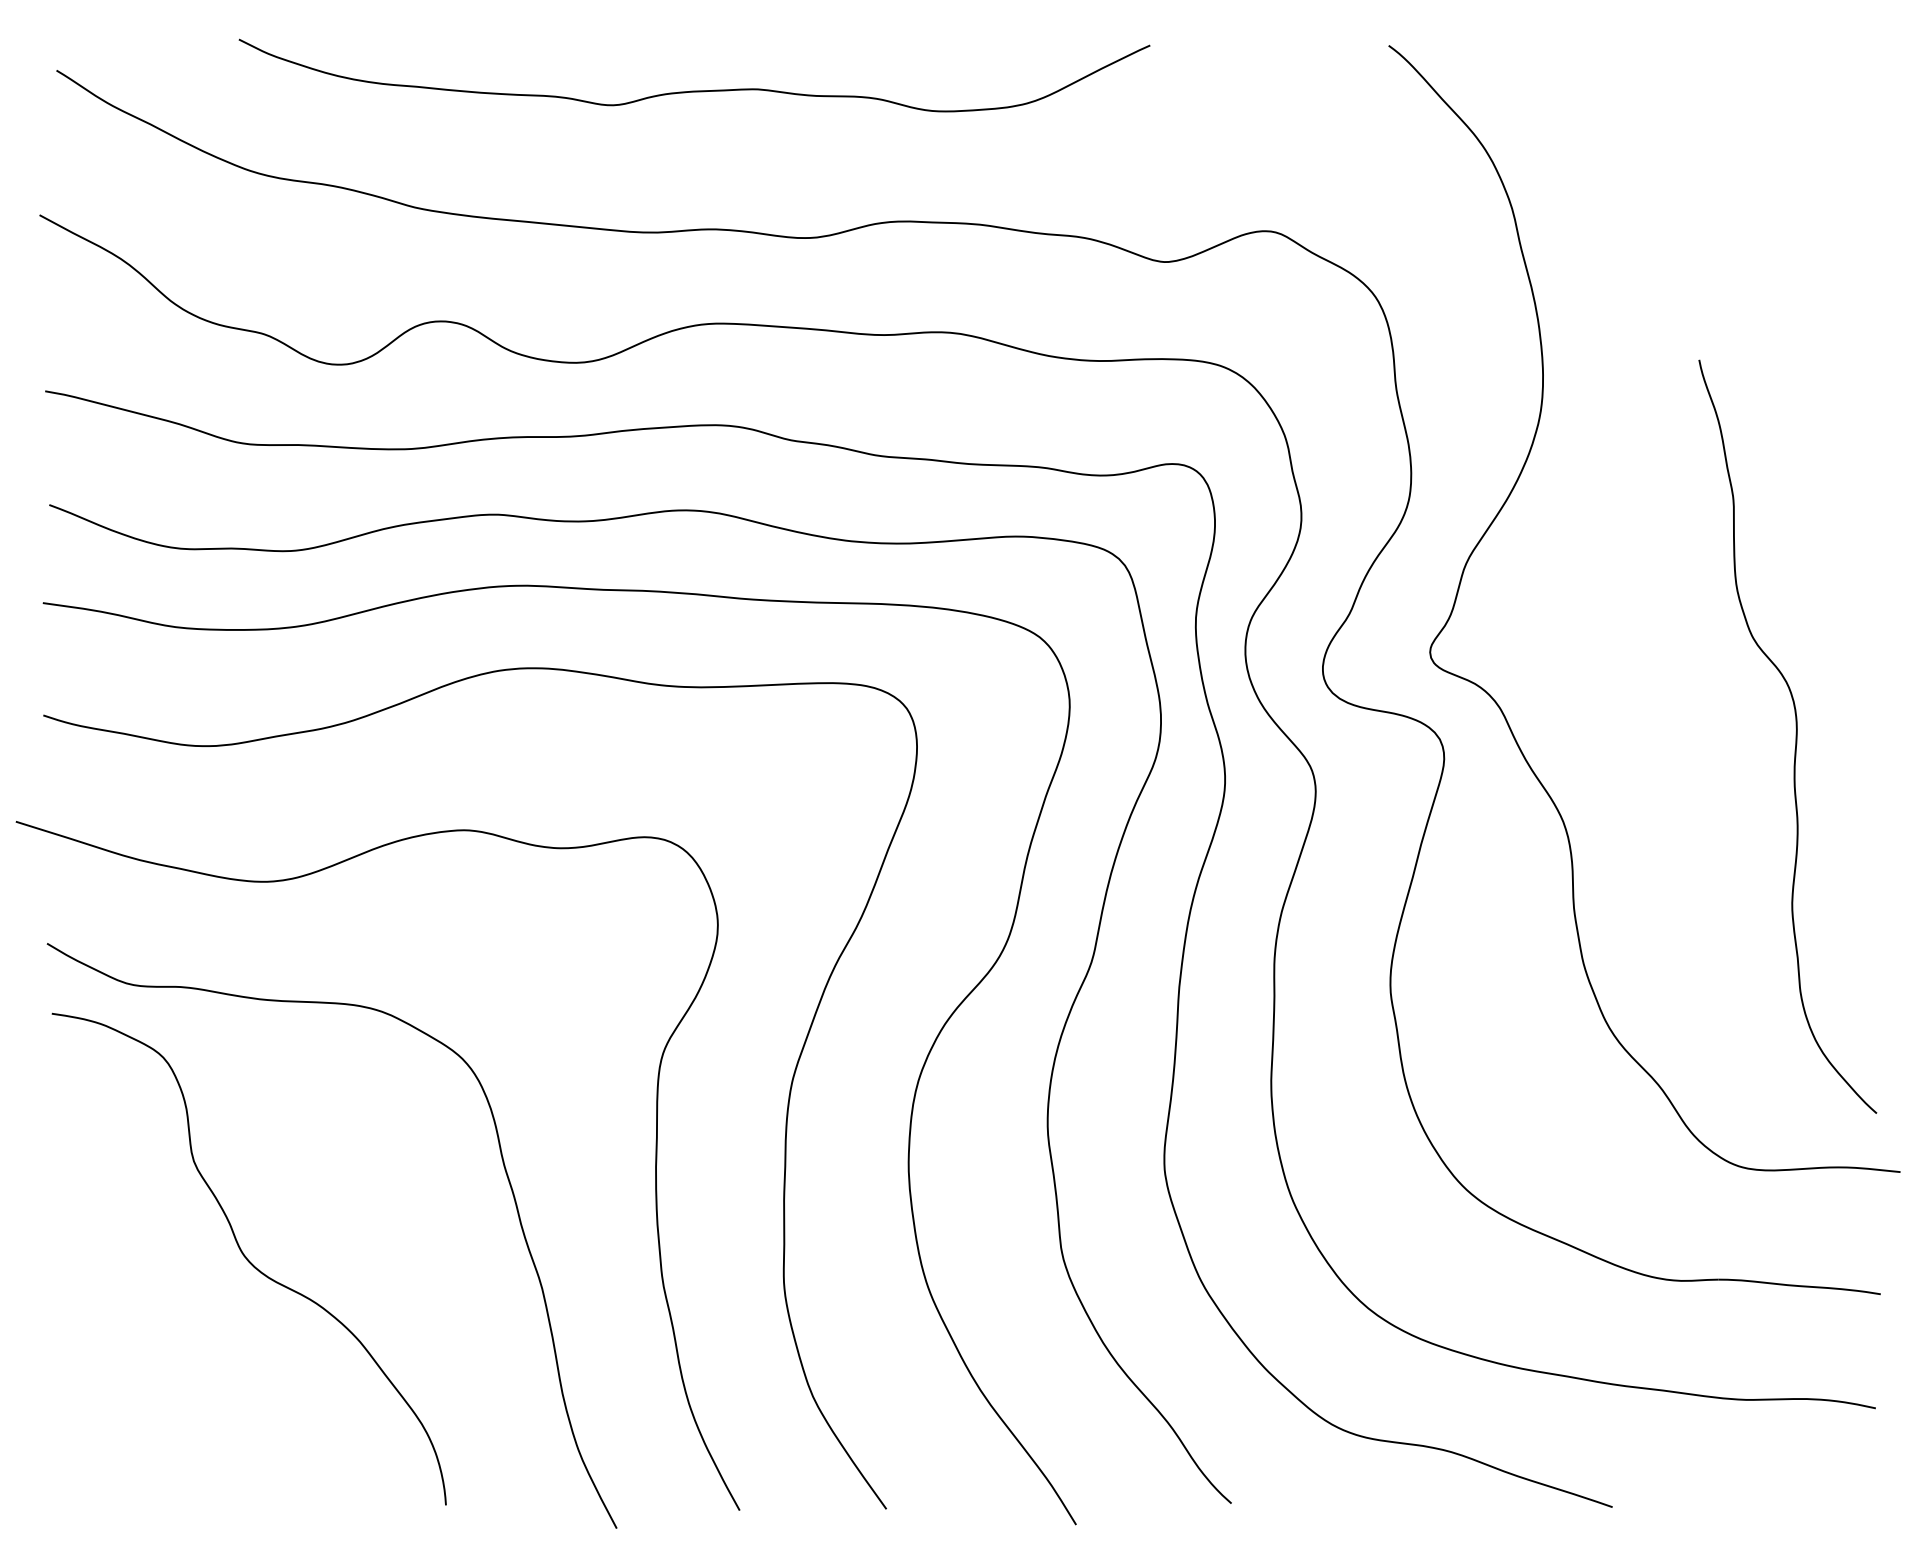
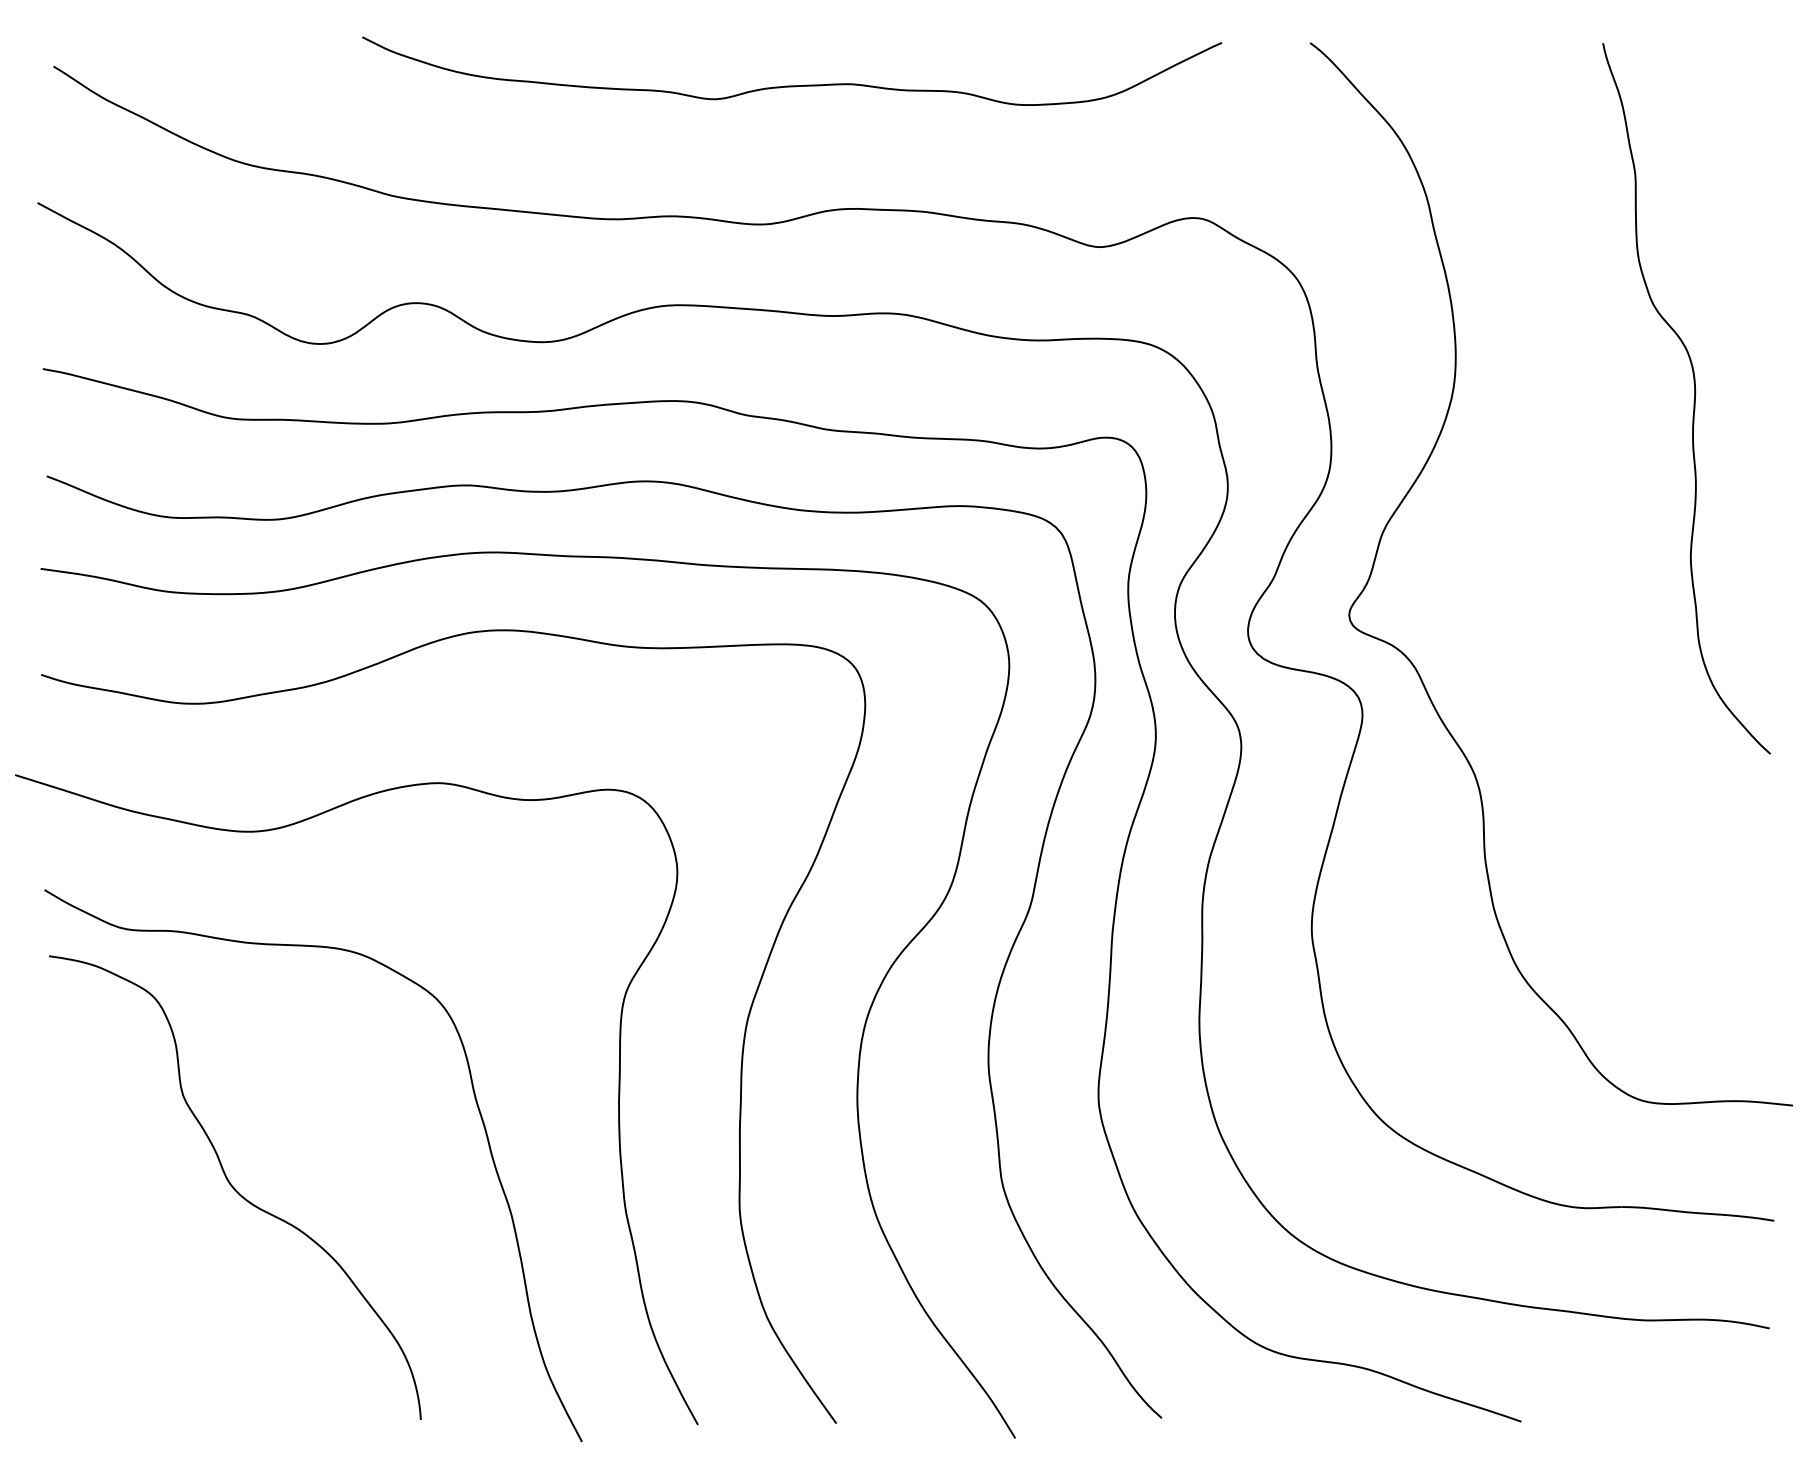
curve: (694, 90) -> (792, 85), moved
curve: (1795, 736) -> (1693, 398), moved

